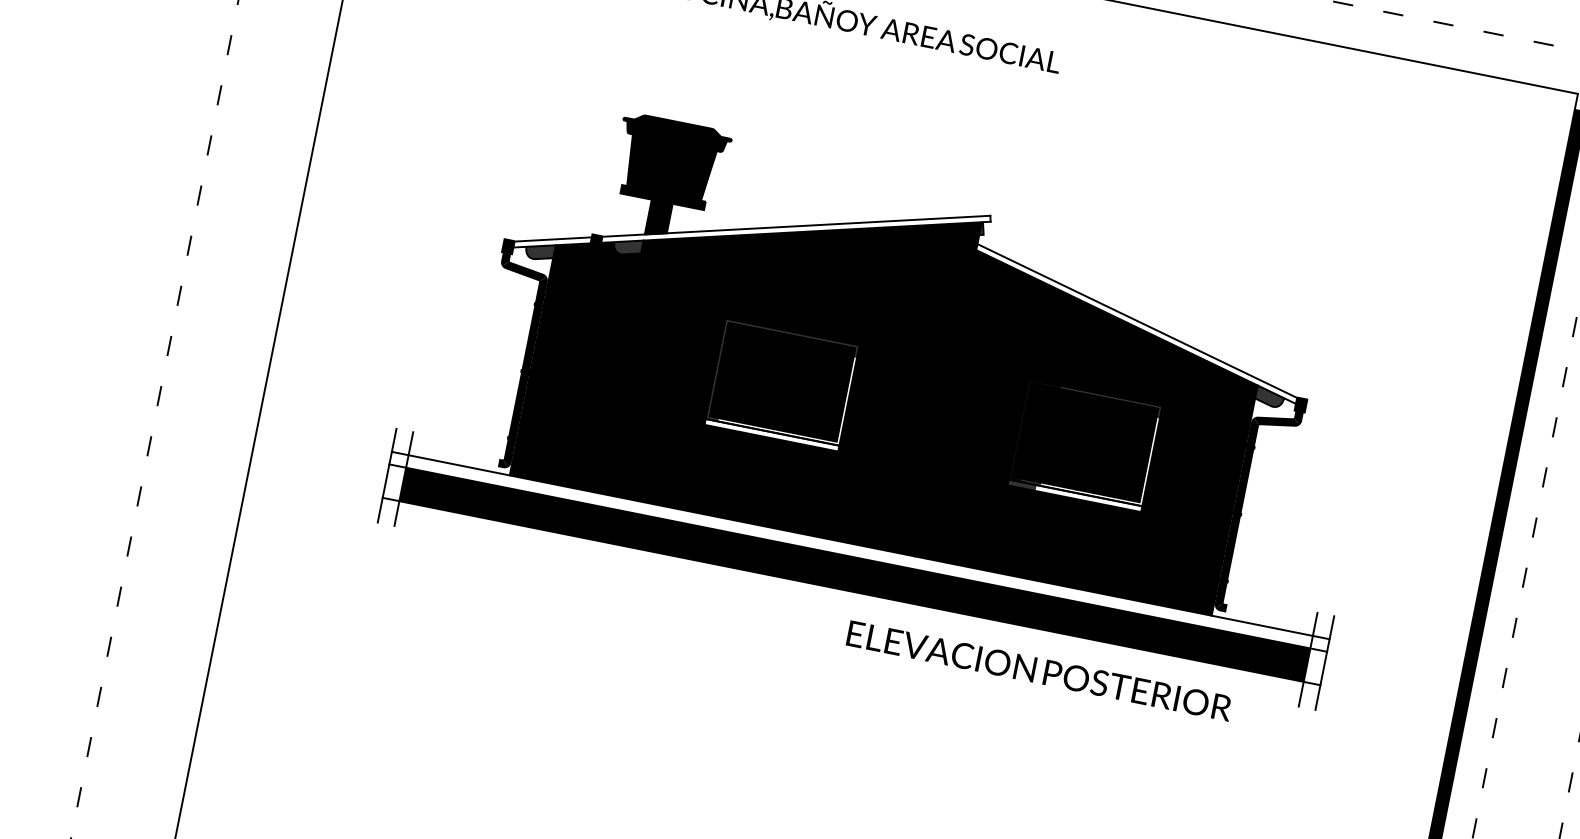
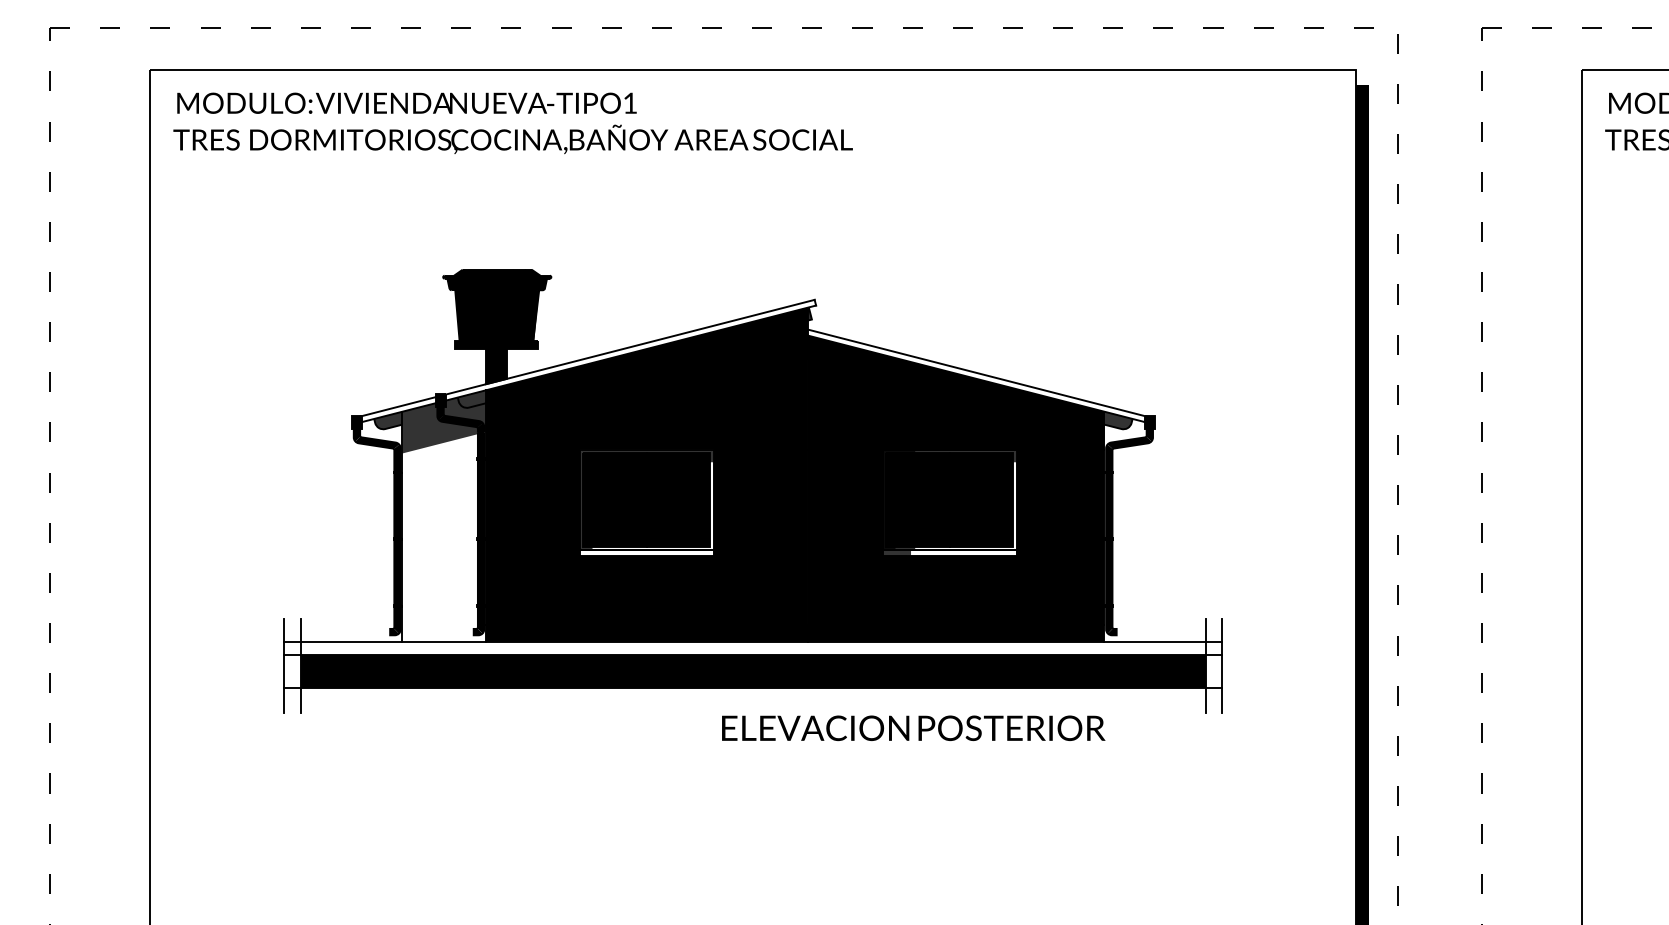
fill: (575, 361) -> (443, 519), removed
text: (1039, 671) -> (913, 728), moved

